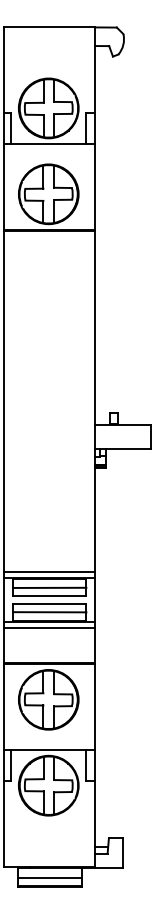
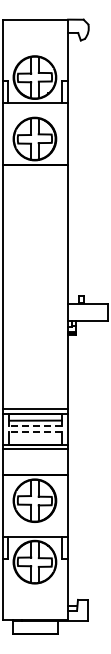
line: (49, 596) -> (35, 426), solid -> dashed
line: (49, 604) -> (35, 432), solid -> dashed
line: (49, 612) -> (35, 438), removed
line: (49, 876) -> (35, 627), removed

